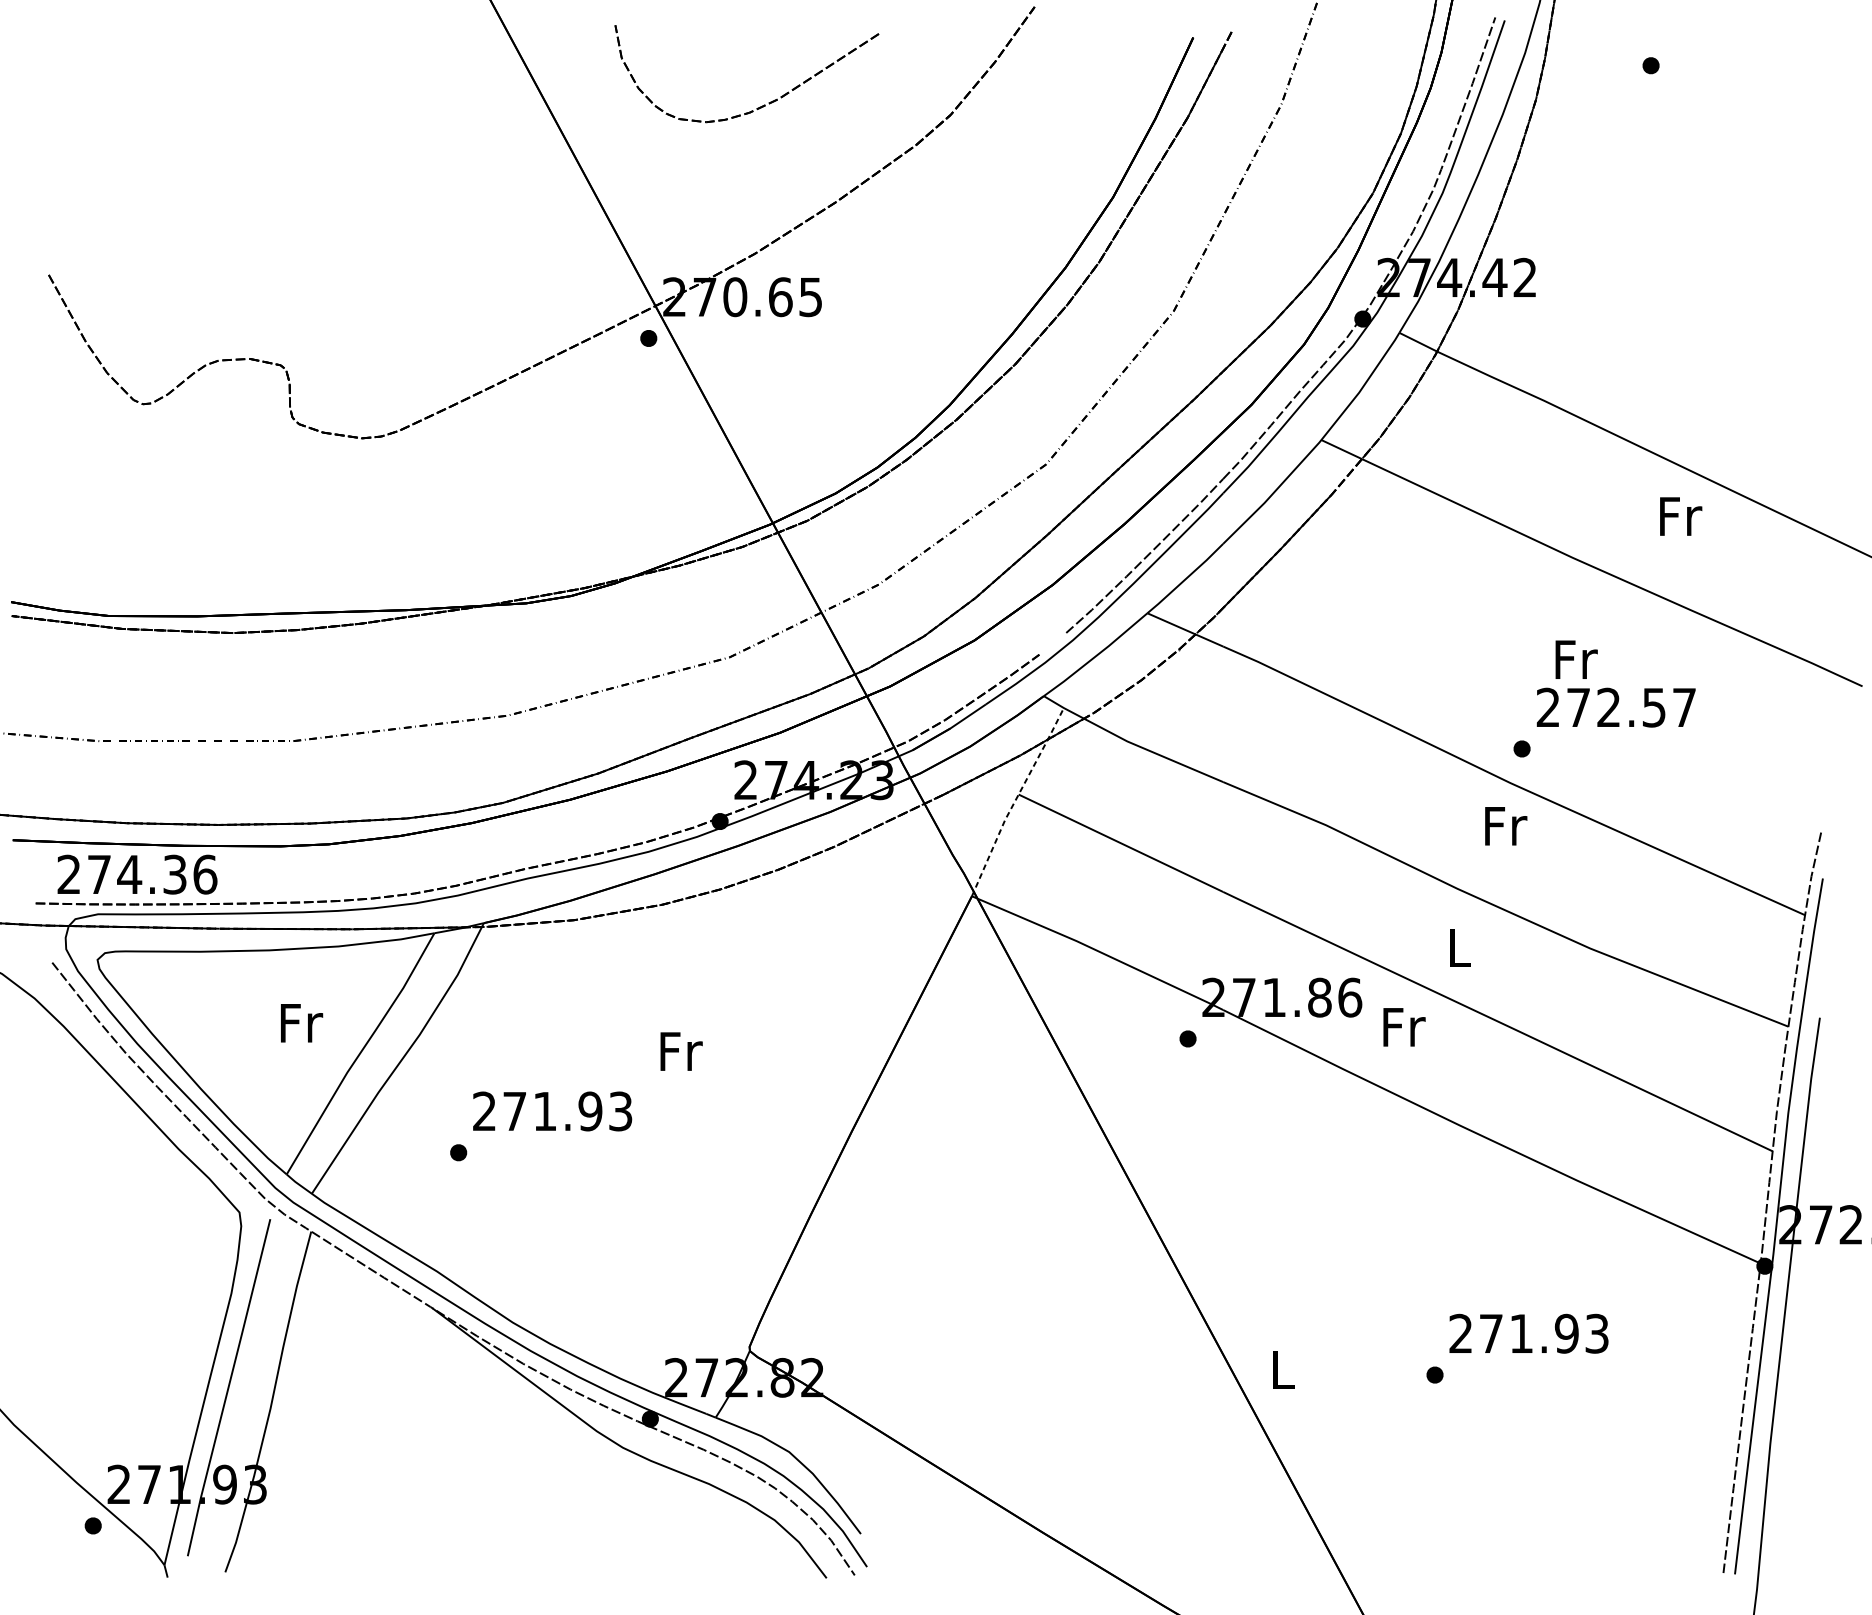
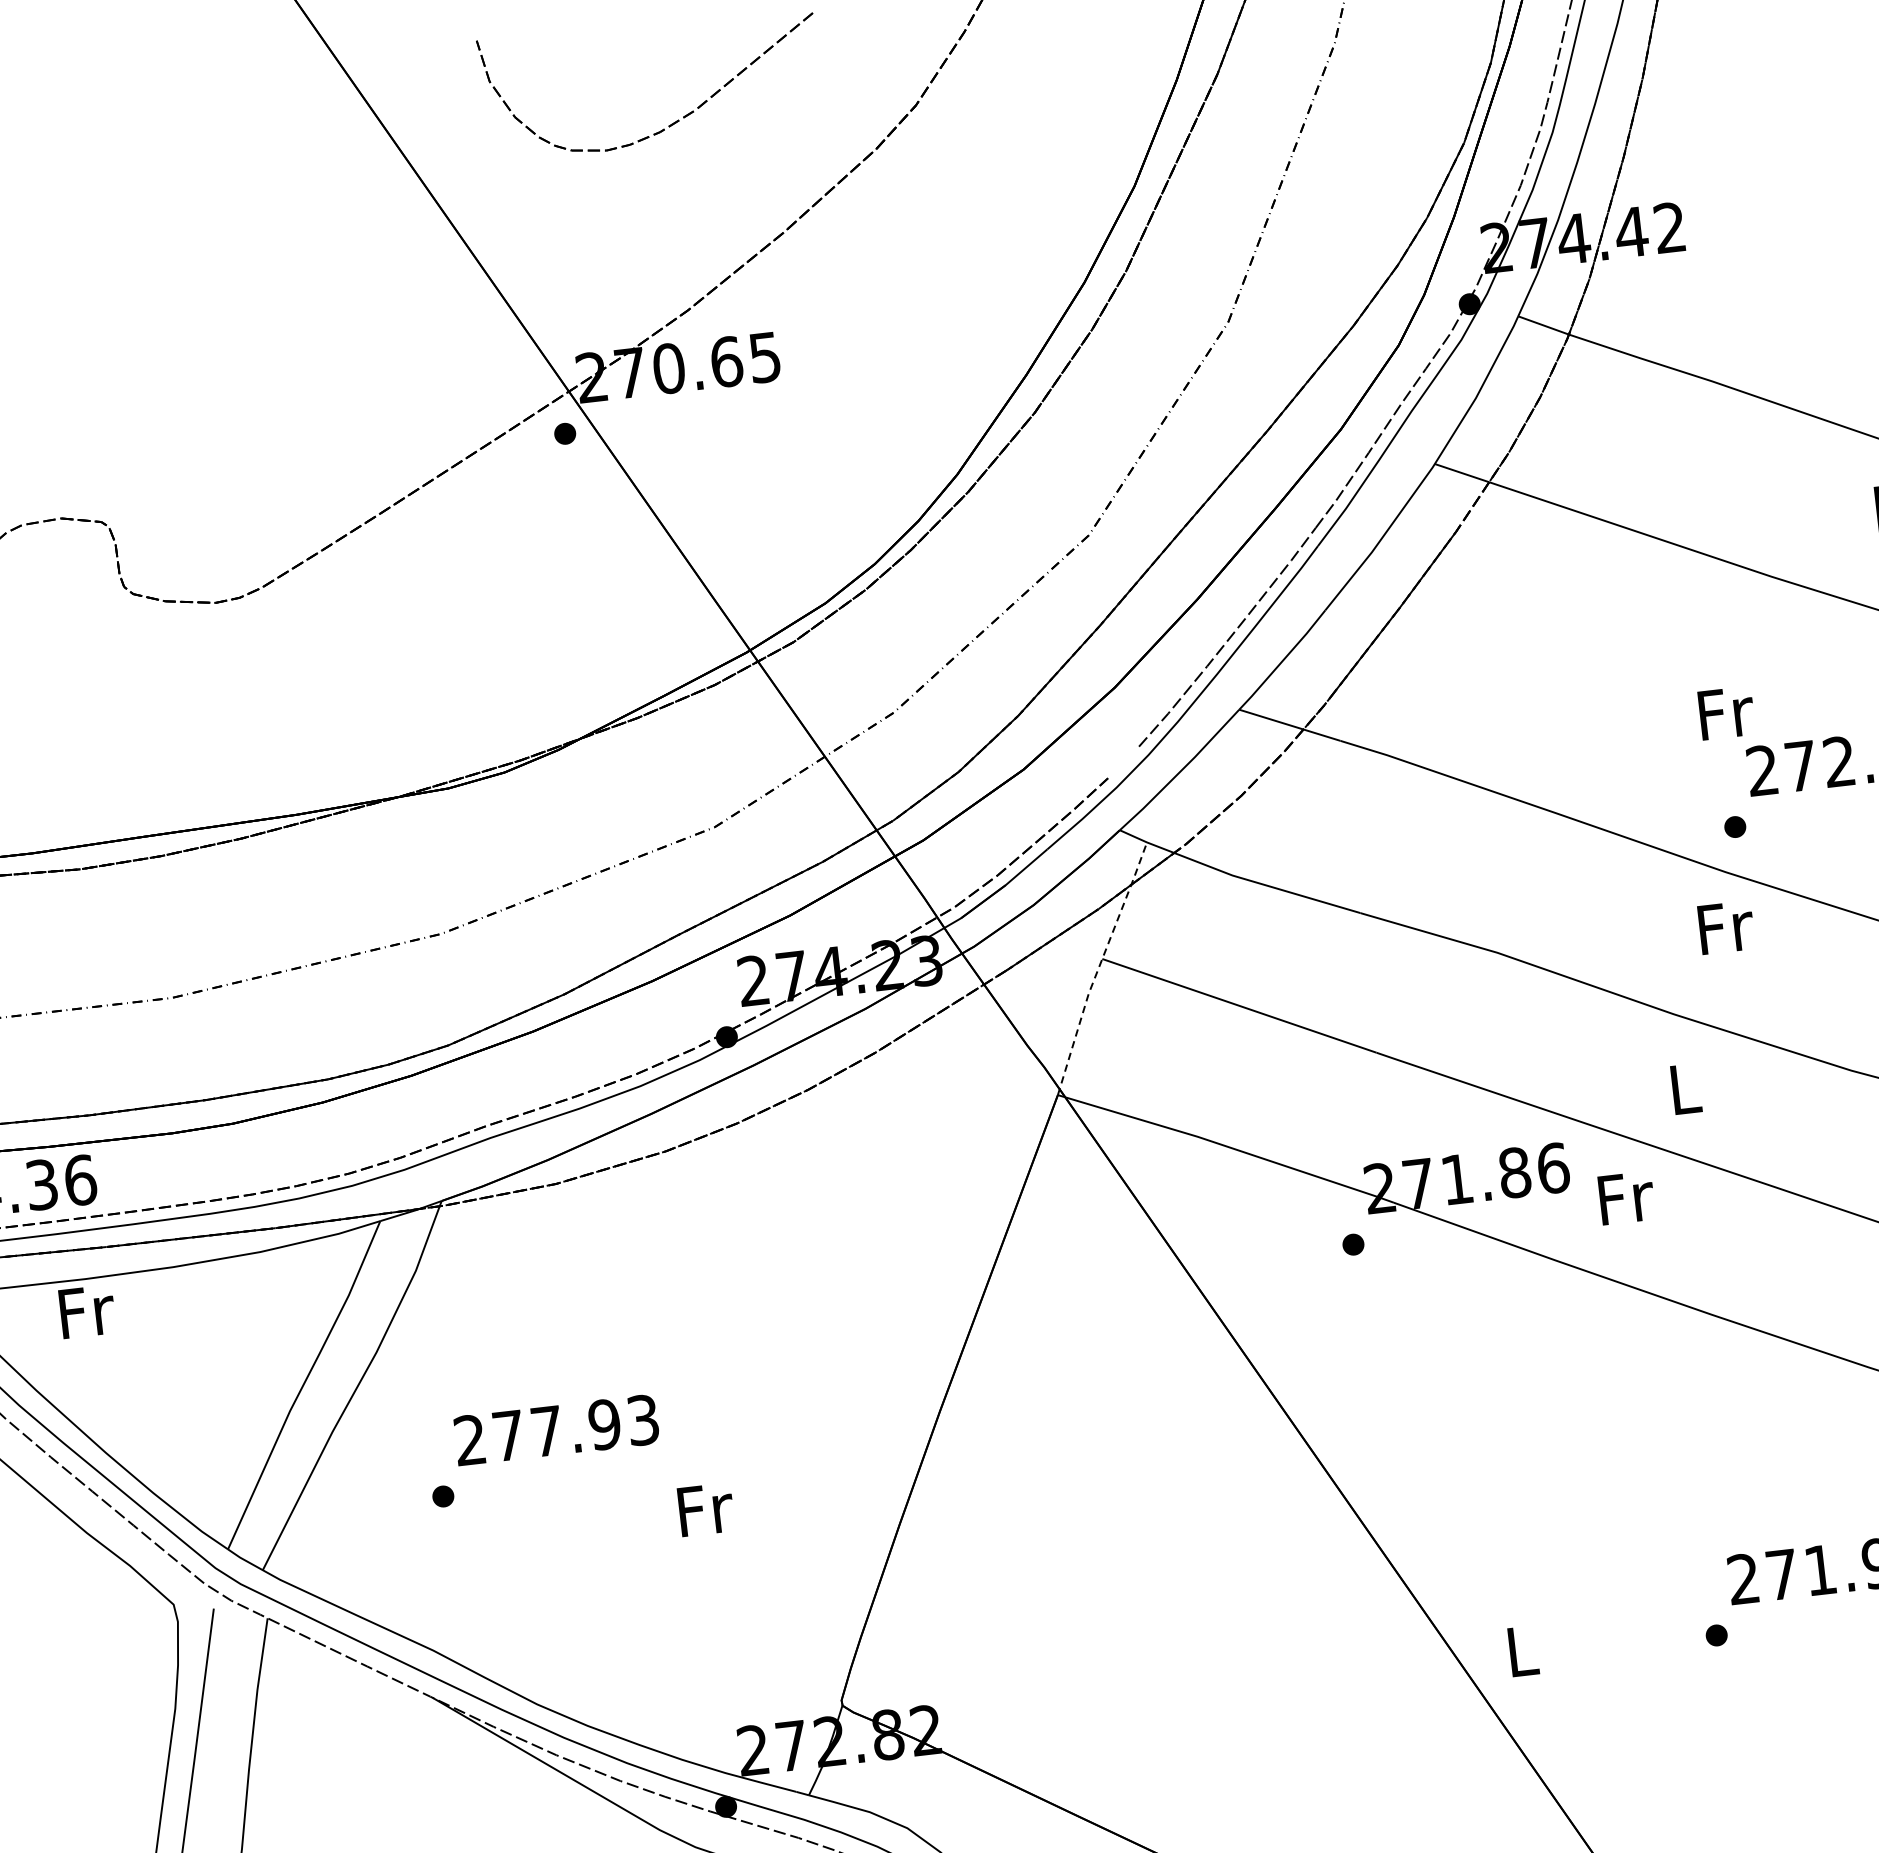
text: (1576, 659) -> (1726, 712), moved
text: (302, 1023) -> (88, 1311), moved
text: (681, 1051) -> (706, 1509), moved
text: (545, 1111) -> (547, 1431), 271.93 -> 277.93

